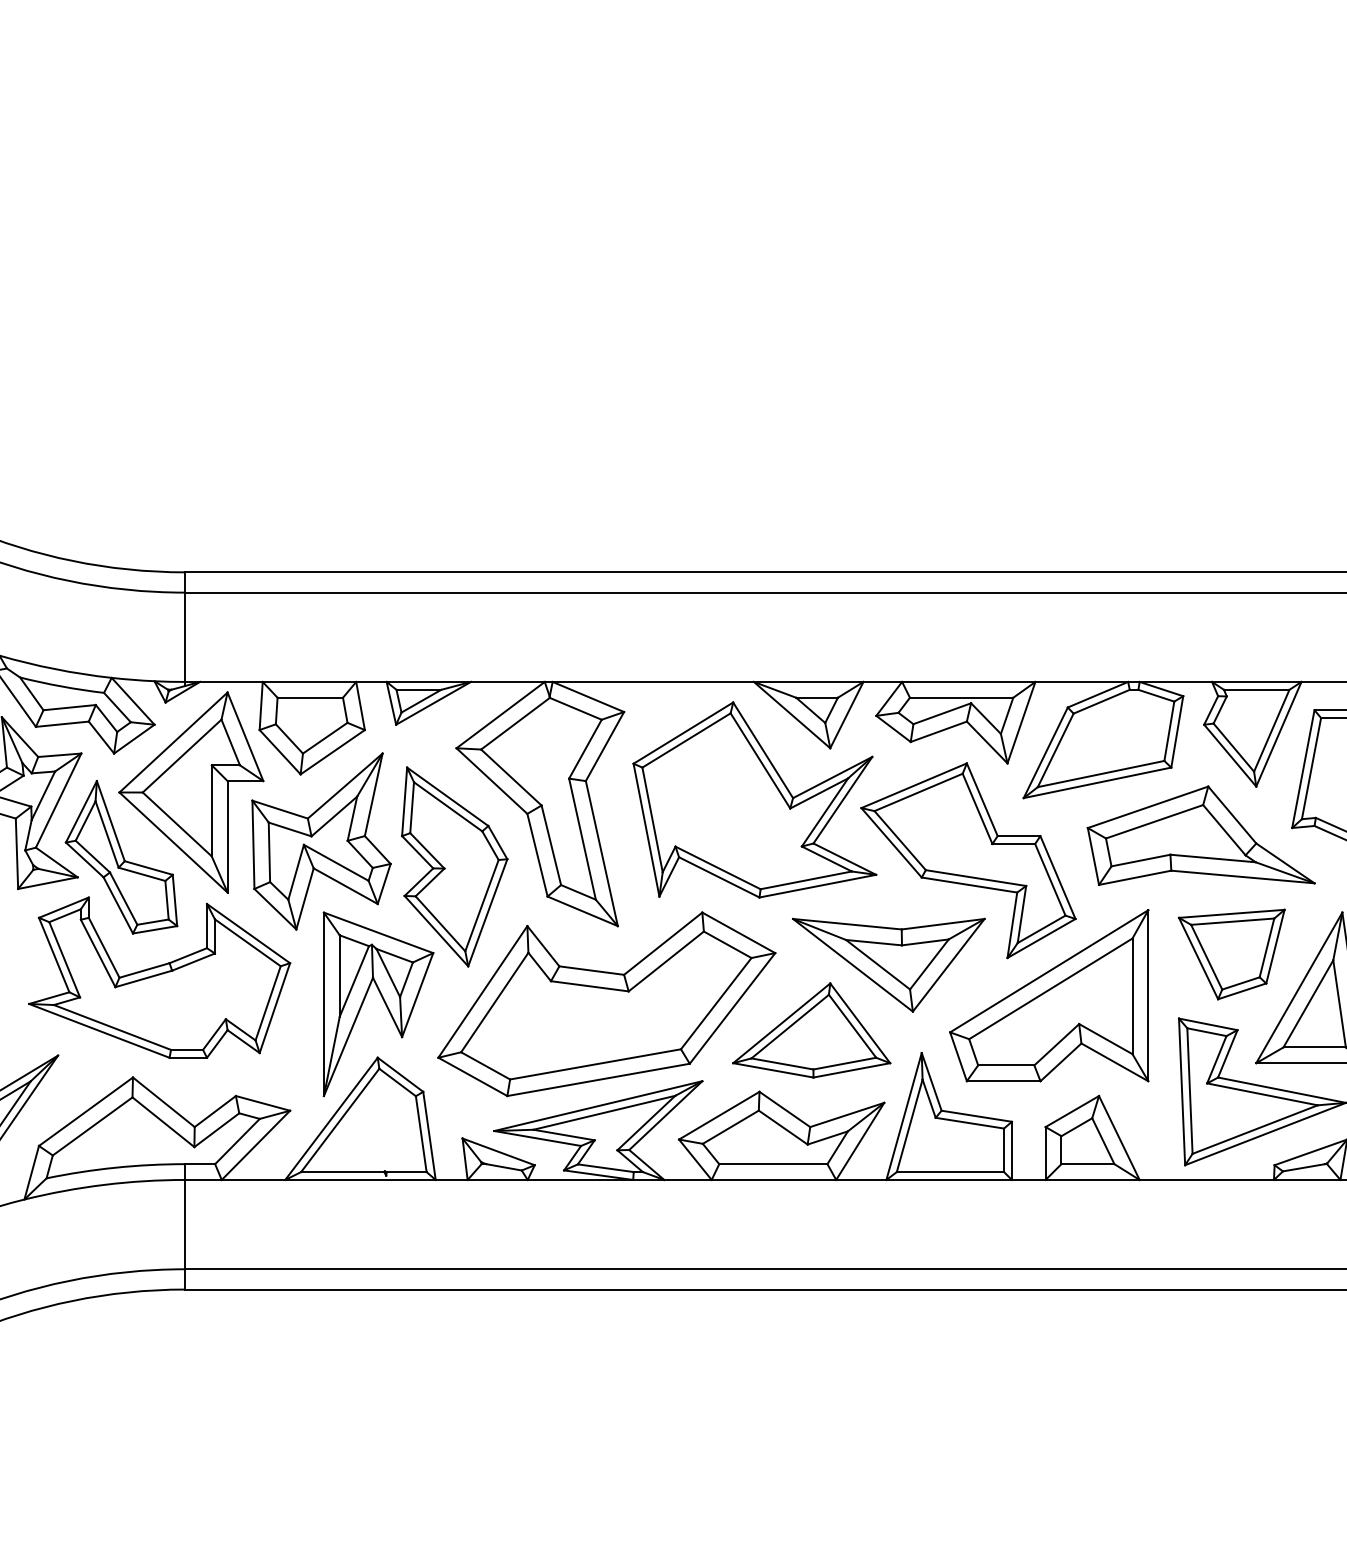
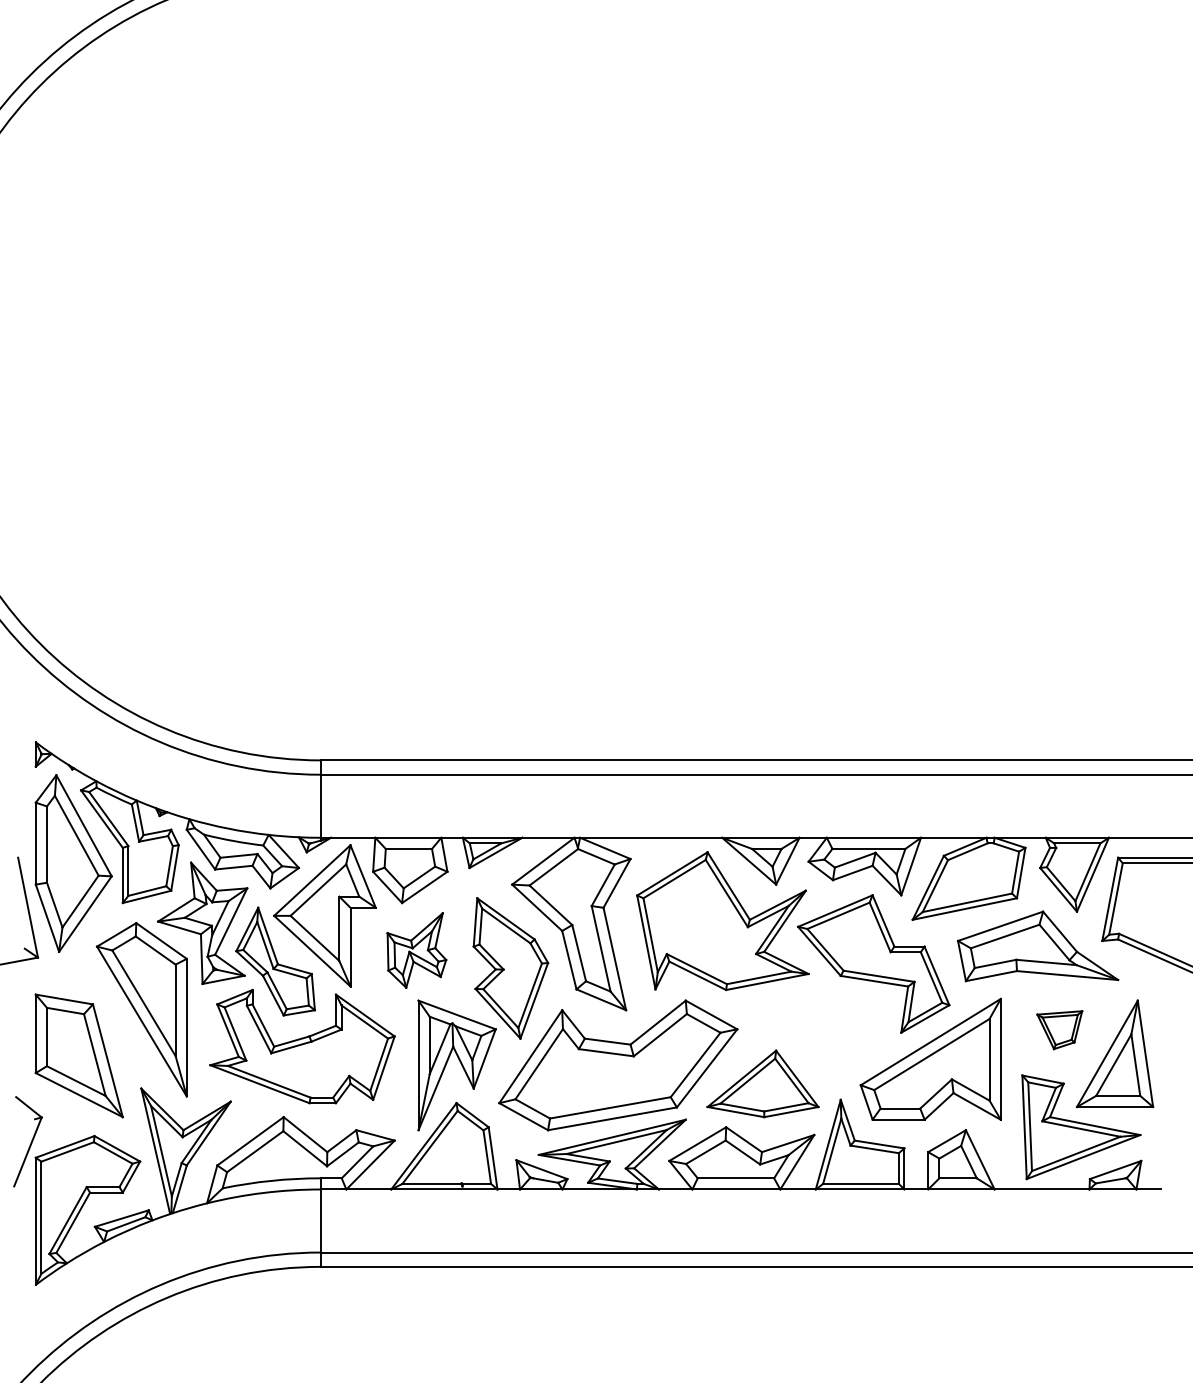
part: (321, 841) -> (416, 950), size x0.6
part: (1231, 953) -> (1059, 1029), size x0.6
part: (888, 964) -> (817, 1037), removed

